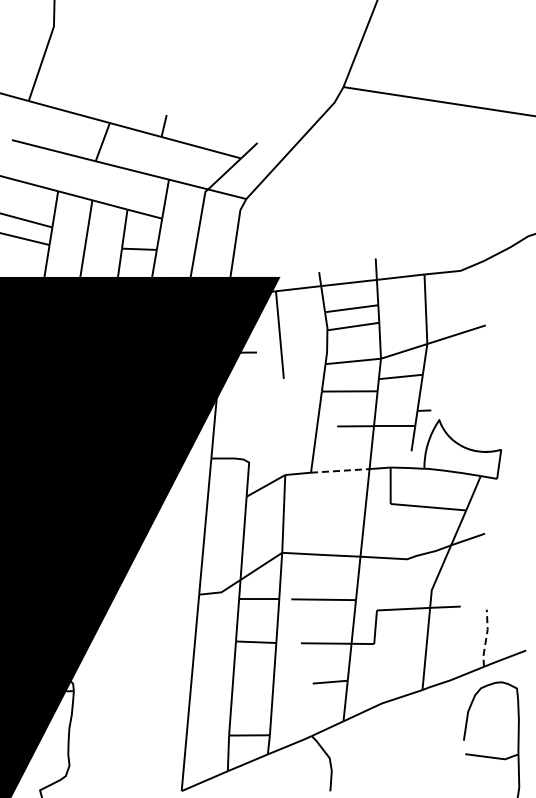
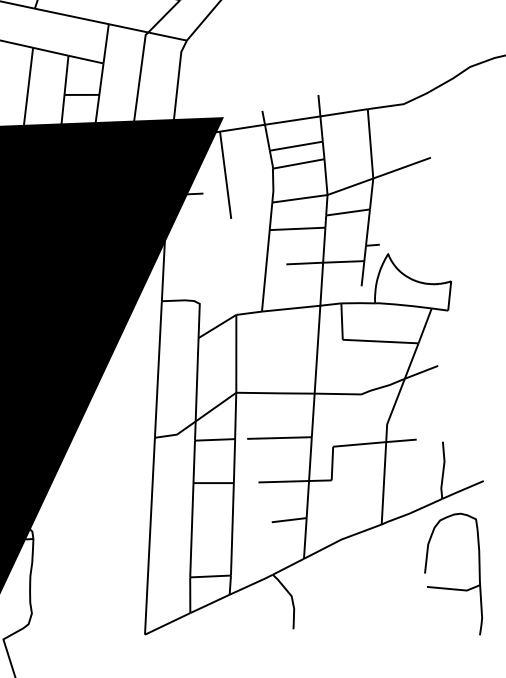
line: (340, 470) -> (291, 308), dashed -> solid
line: (486, 638) -> (443, 470), dashed -> solid

